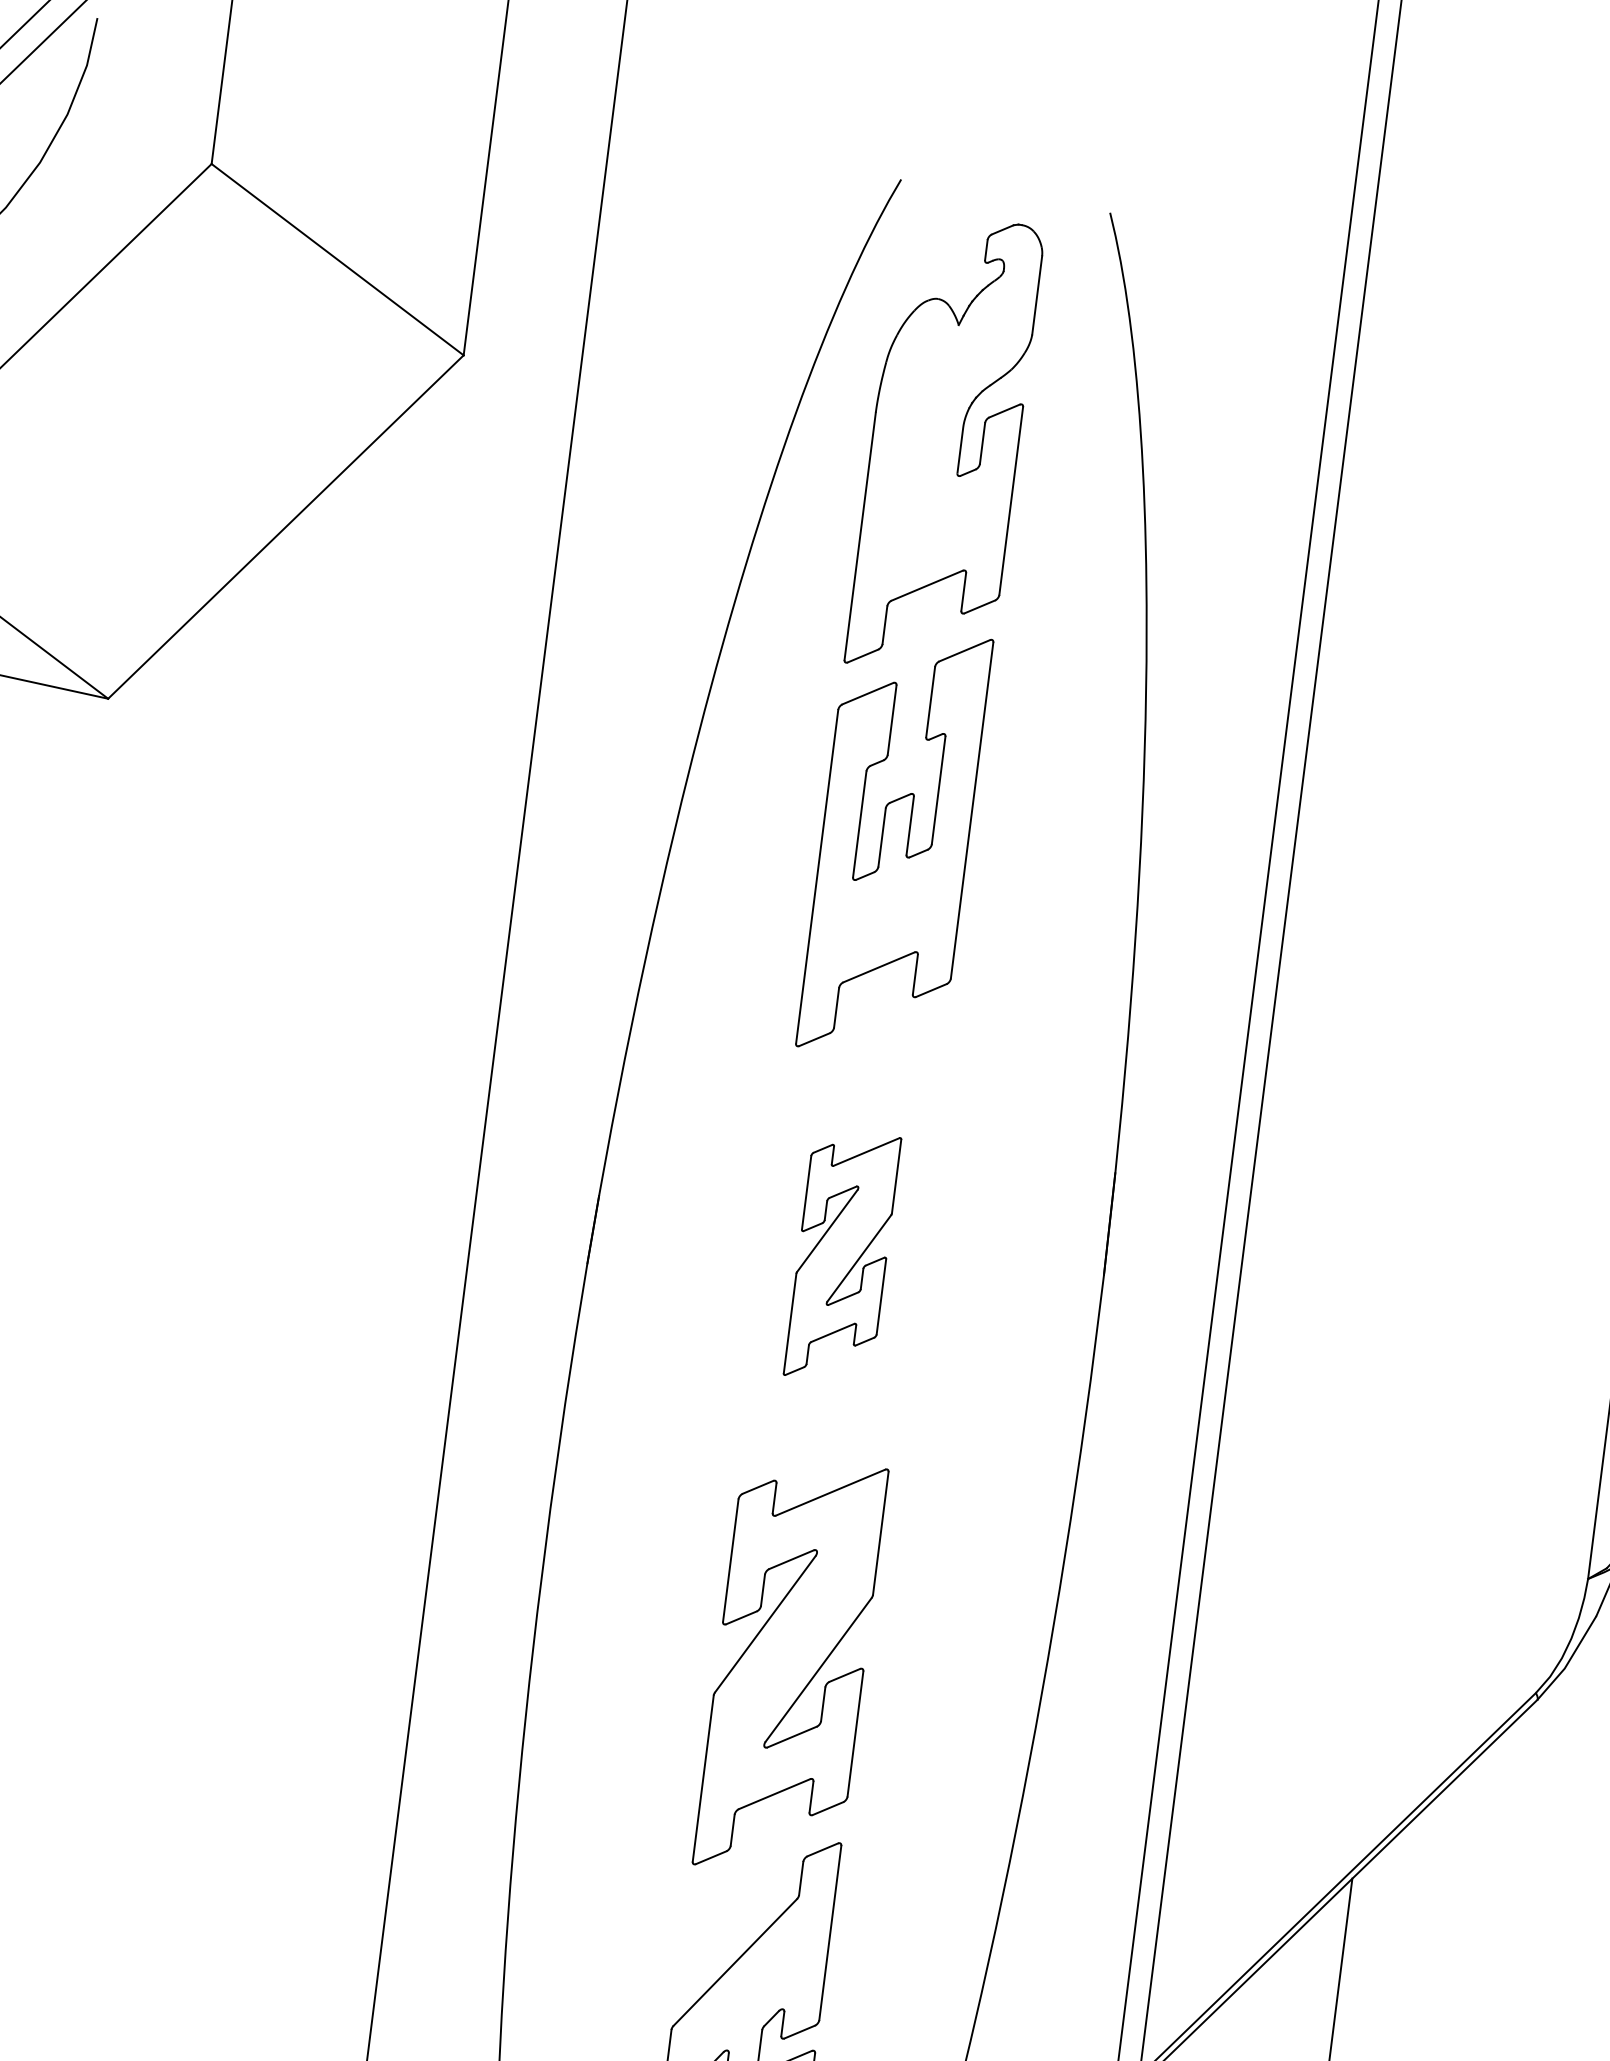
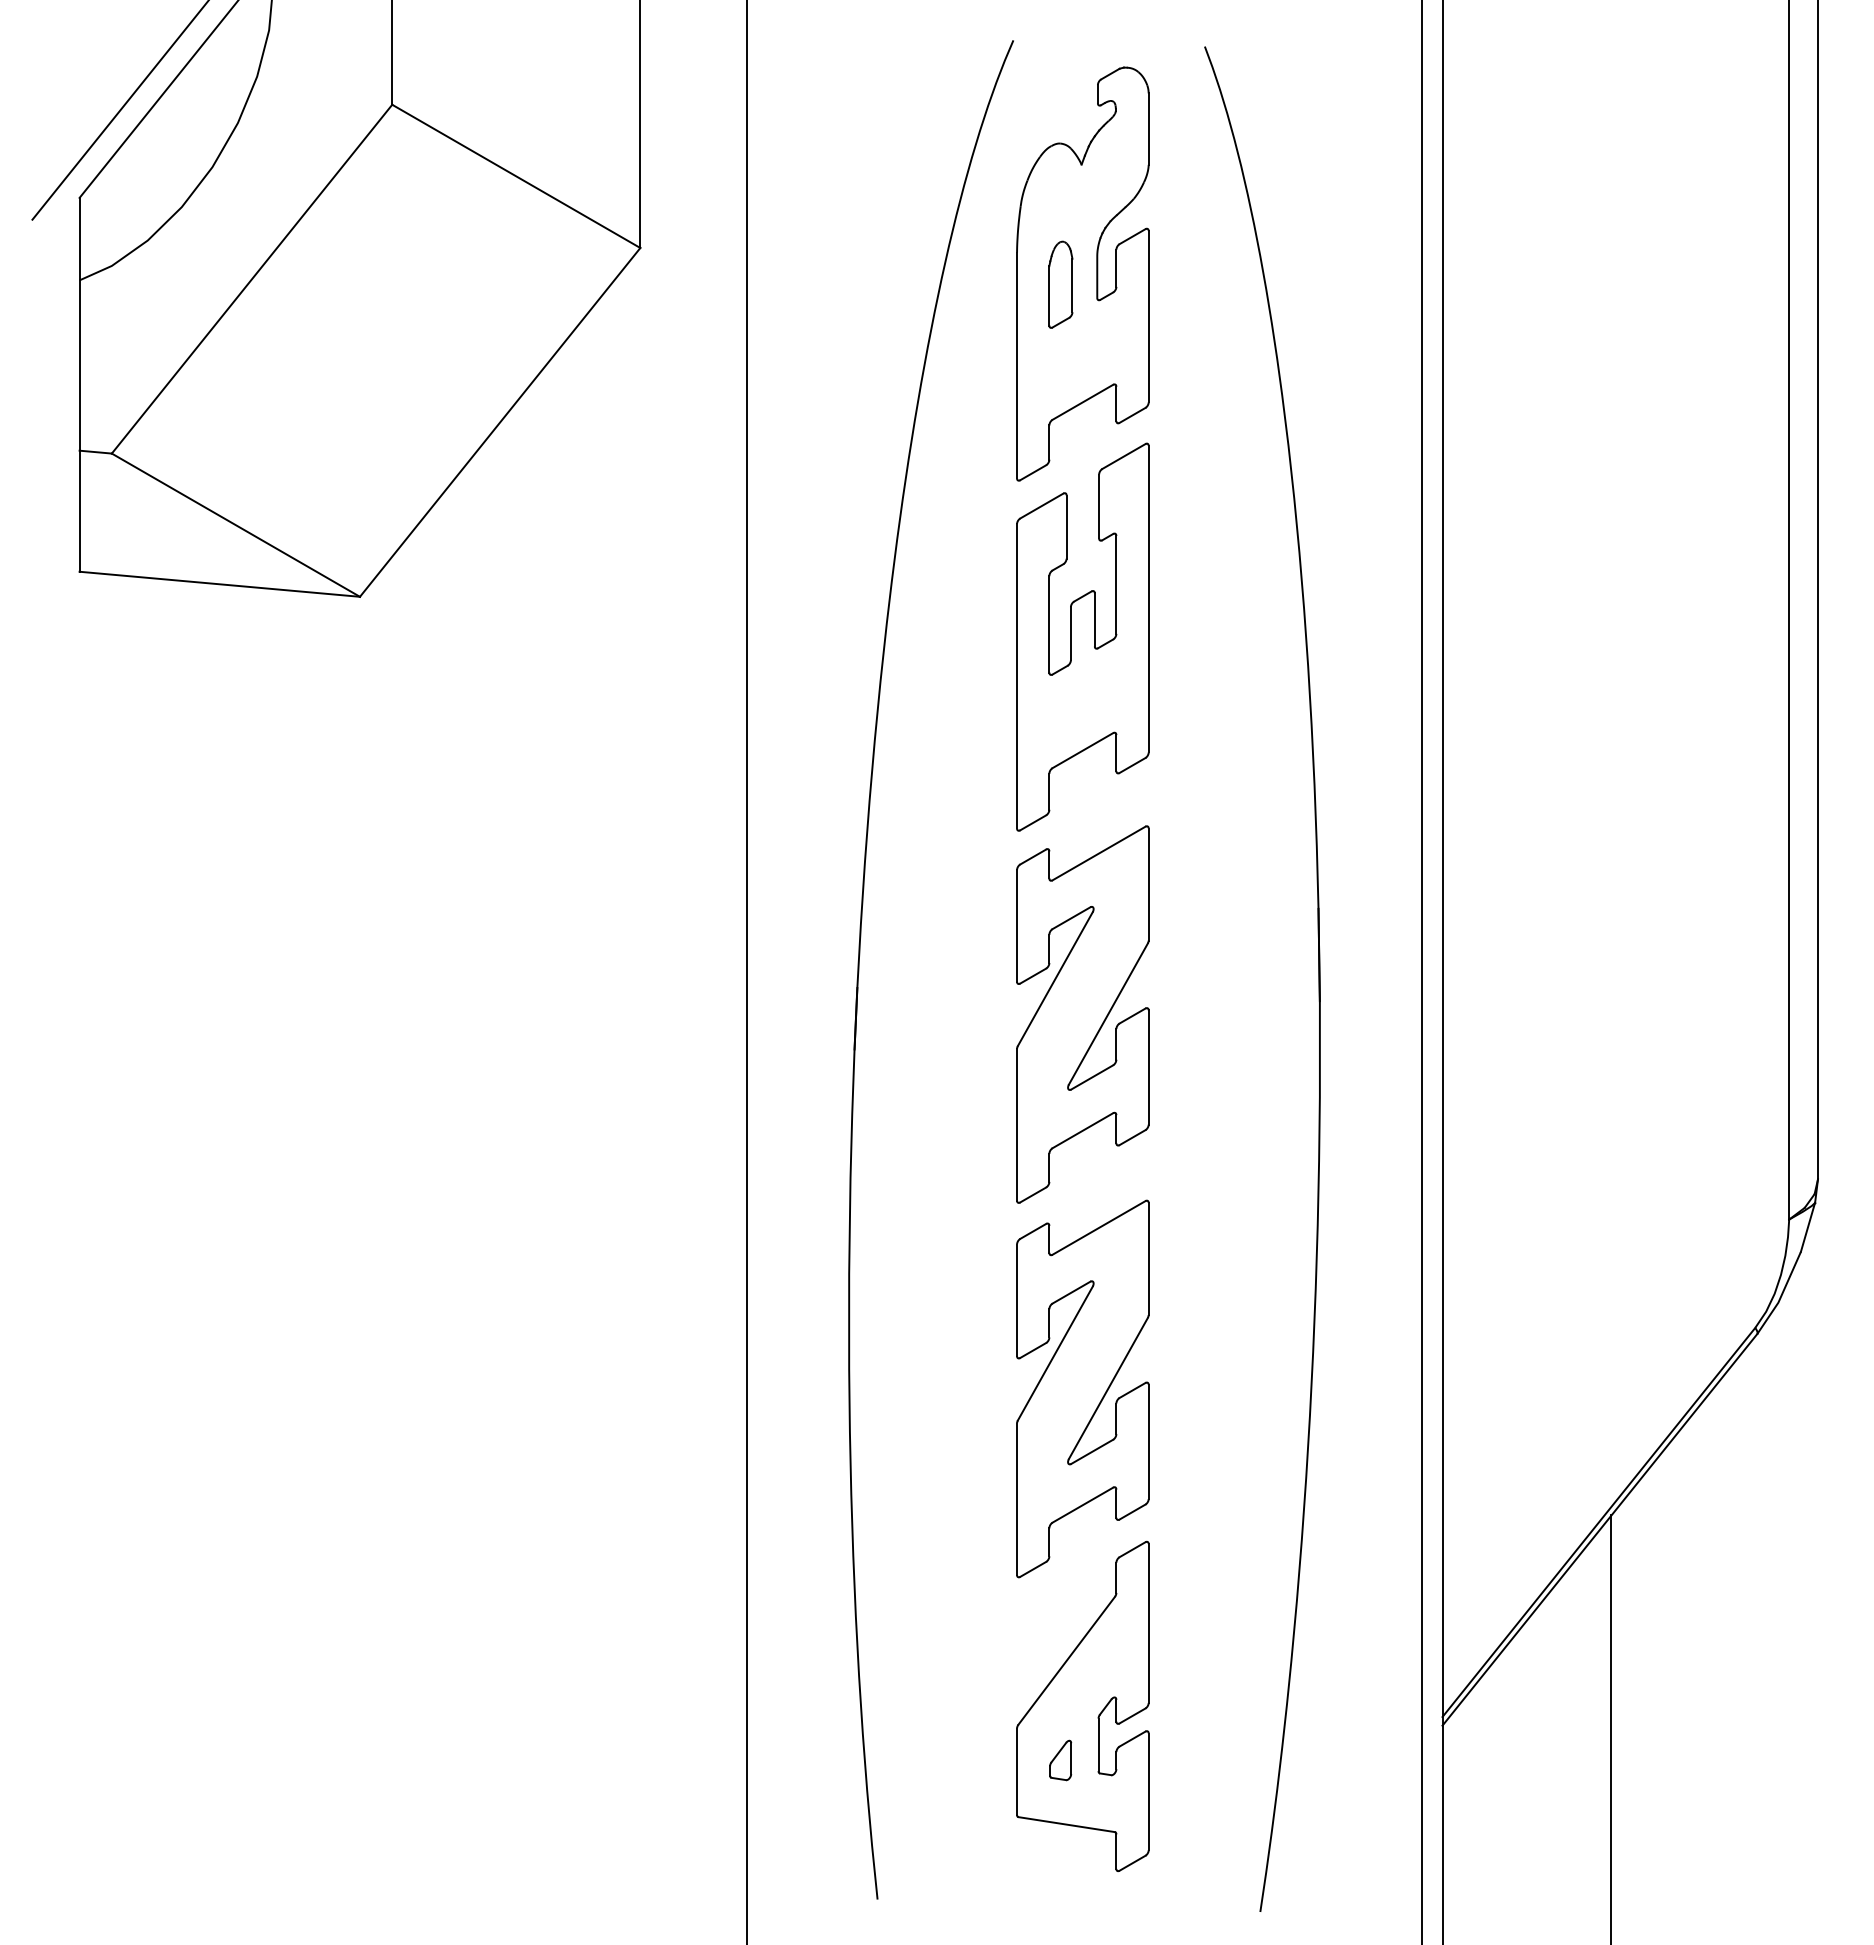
part: (919, 453) -> (1060, 284), added
part: (842, 1256) -> (1082, 1014), size x1.67

